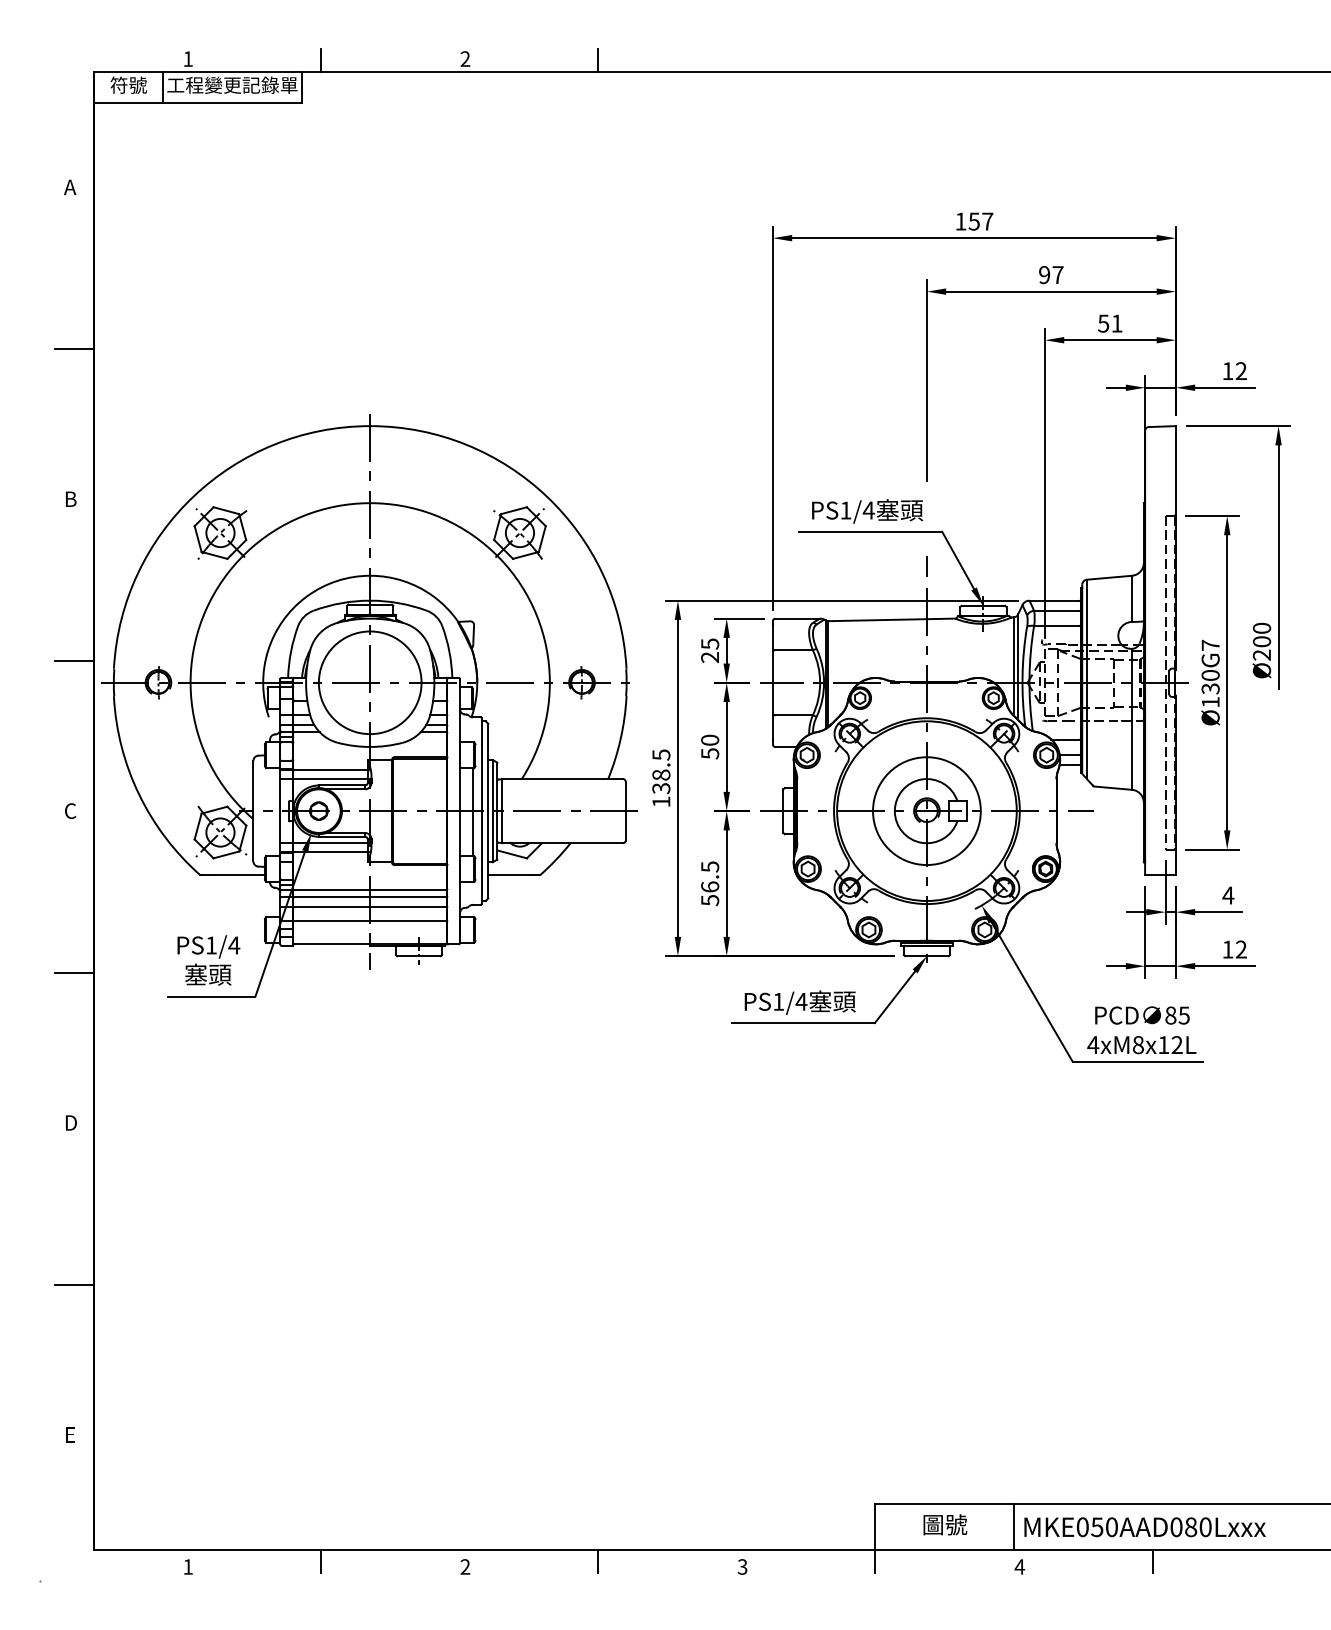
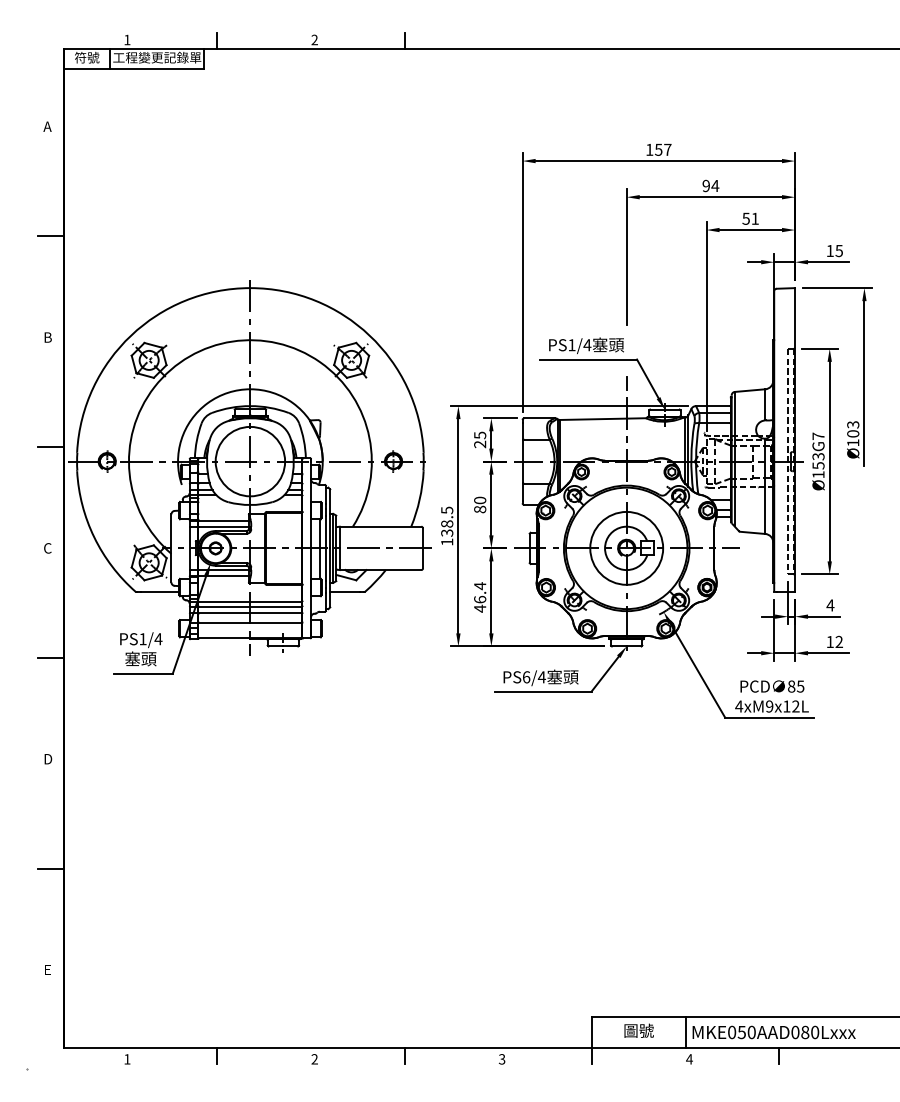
text: (1058, 274) -> (715, 185), 97 -> 94
text: (1240, 370) -> (838, 250), 12 -> 15
text: (1262, 641) -> (853, 433), Ø200 -> Ø103
text: (1210, 682) -> (818, 461), Ø130G7 -> Ø153G7
text: (710, 753) -> (480, 509), 50 -> 80
text: (710, 883) -> (480, 597), 56.5 -> 46.4
text: (778, 1002) -> (526, 677), PS1/4 -> PS6/4
text: (1138, 1045) -> (769, 706), 4xM8x12L -> 4xM9x12L

